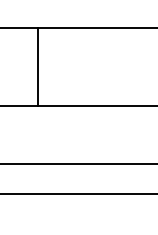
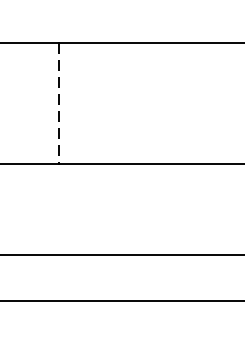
line: (38, 67) -> (59, 104), solid -> dashed

